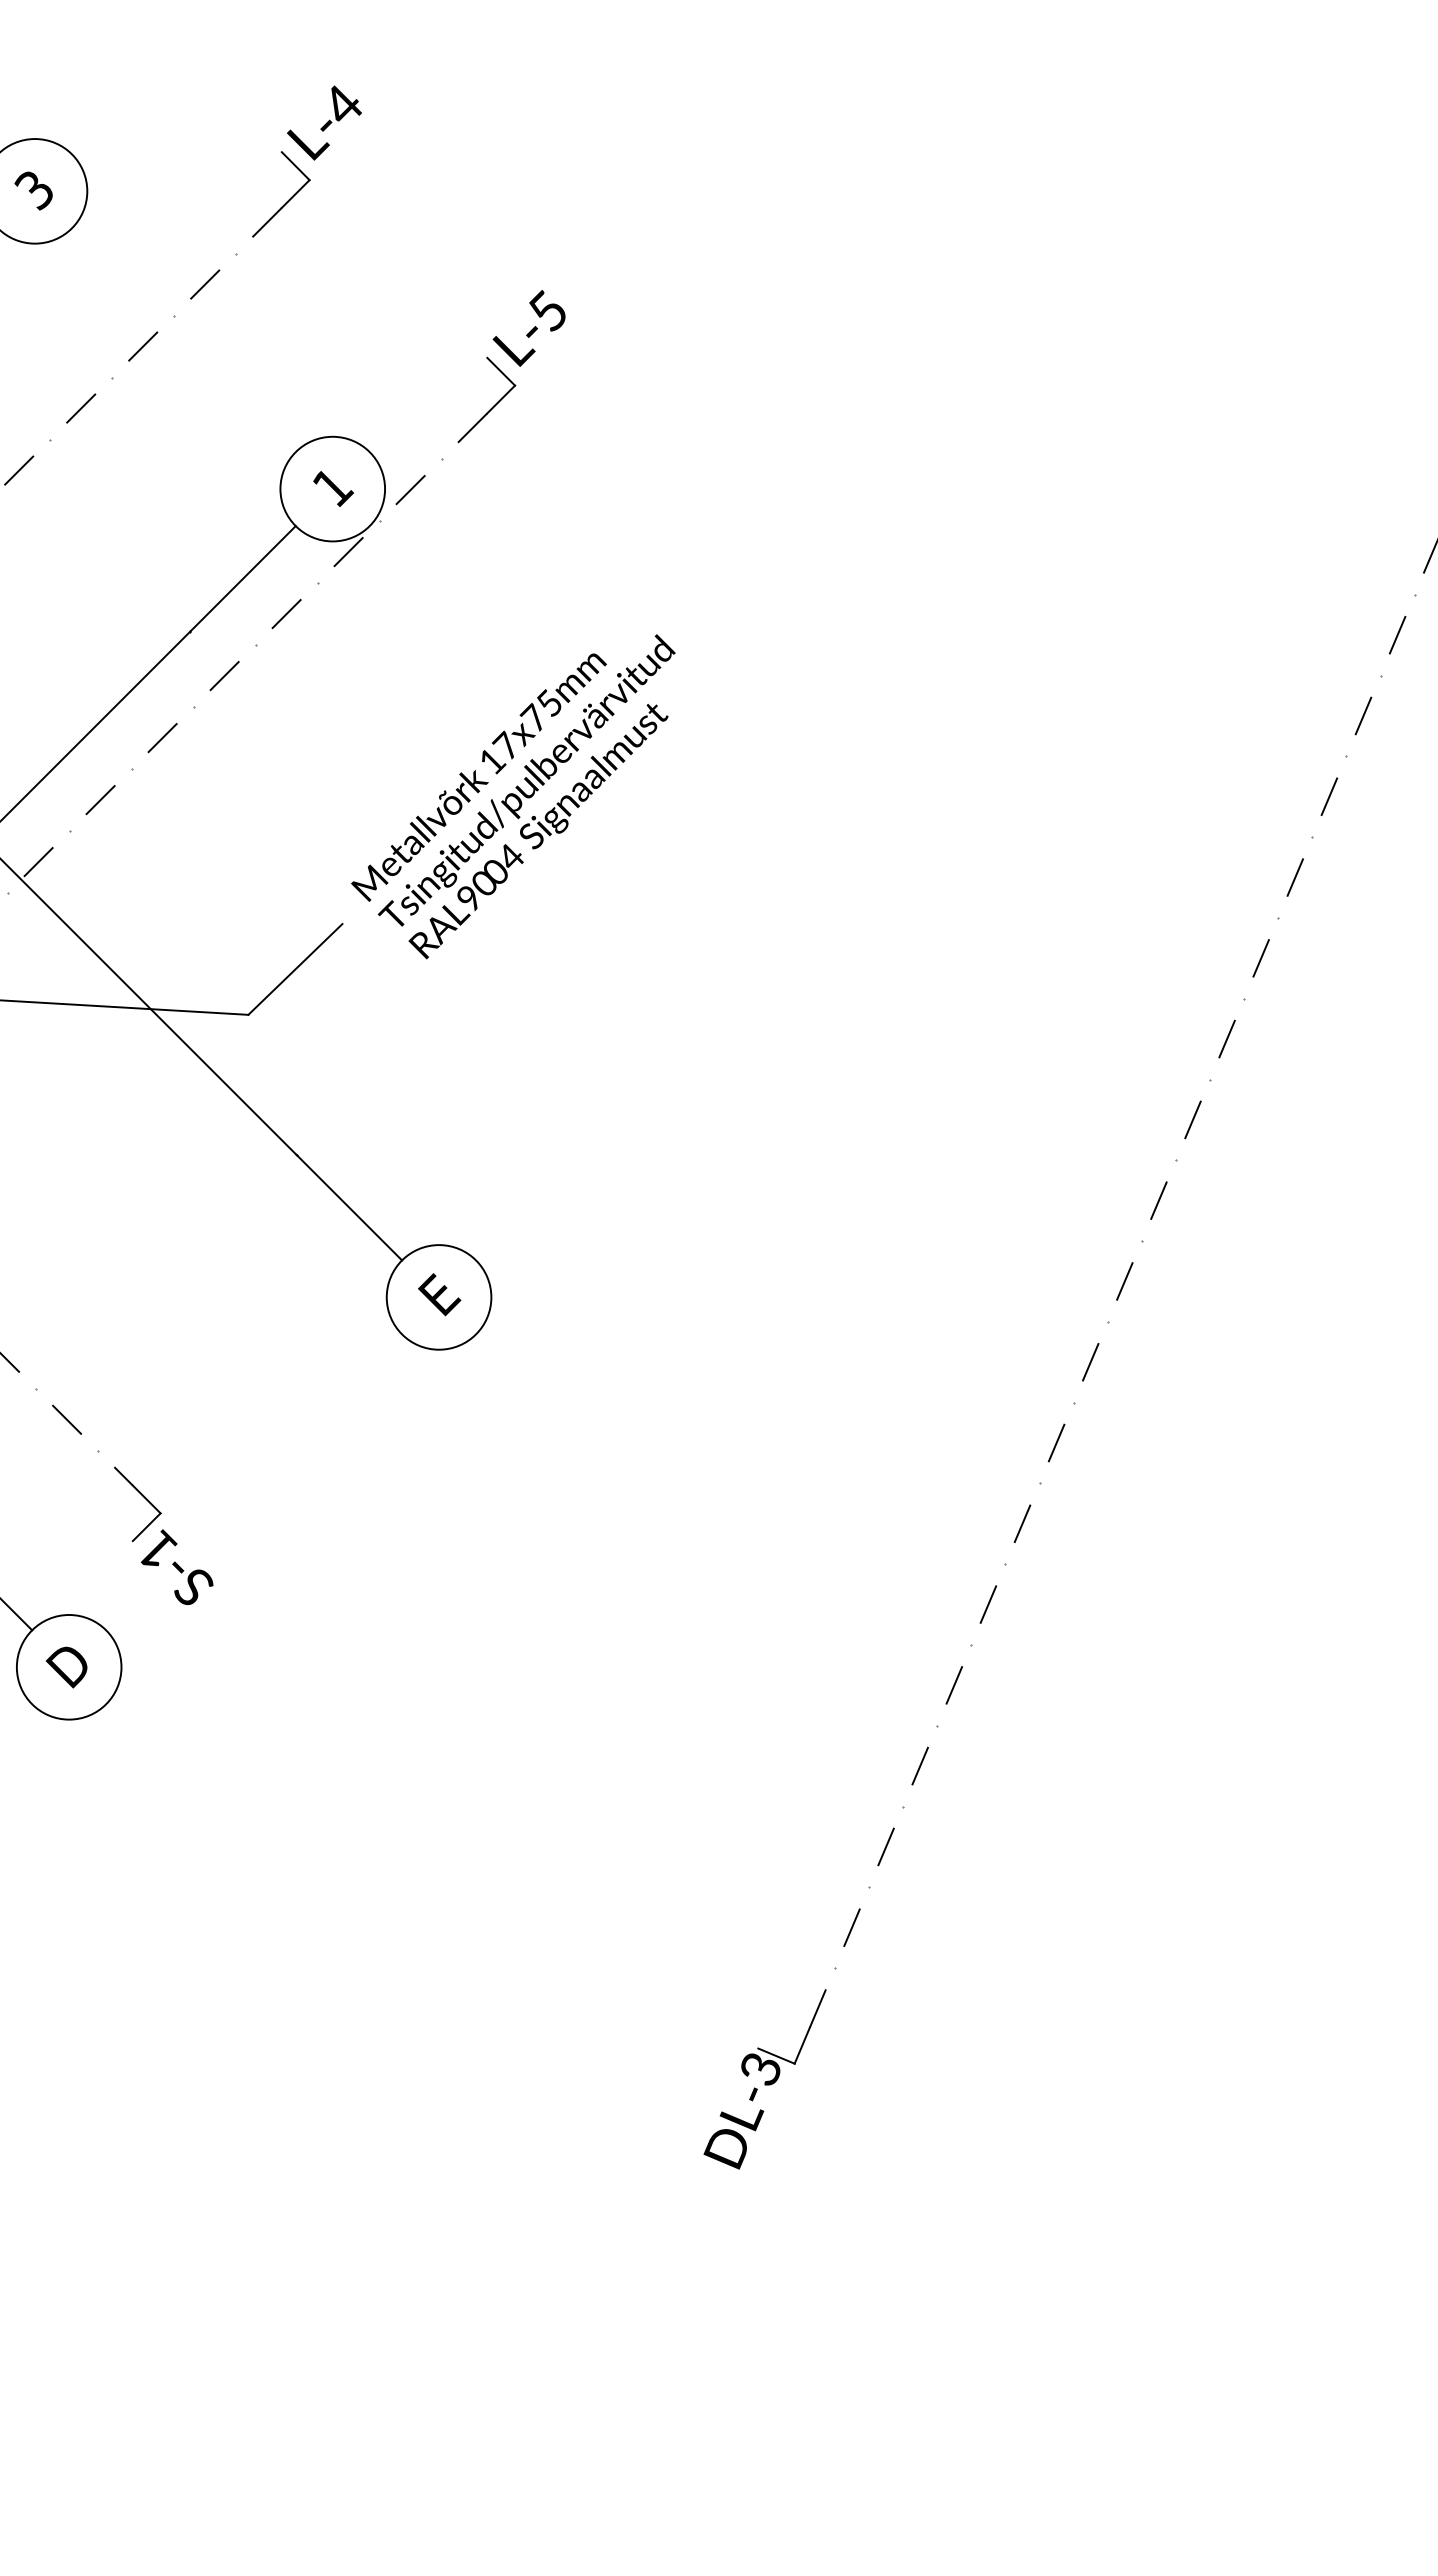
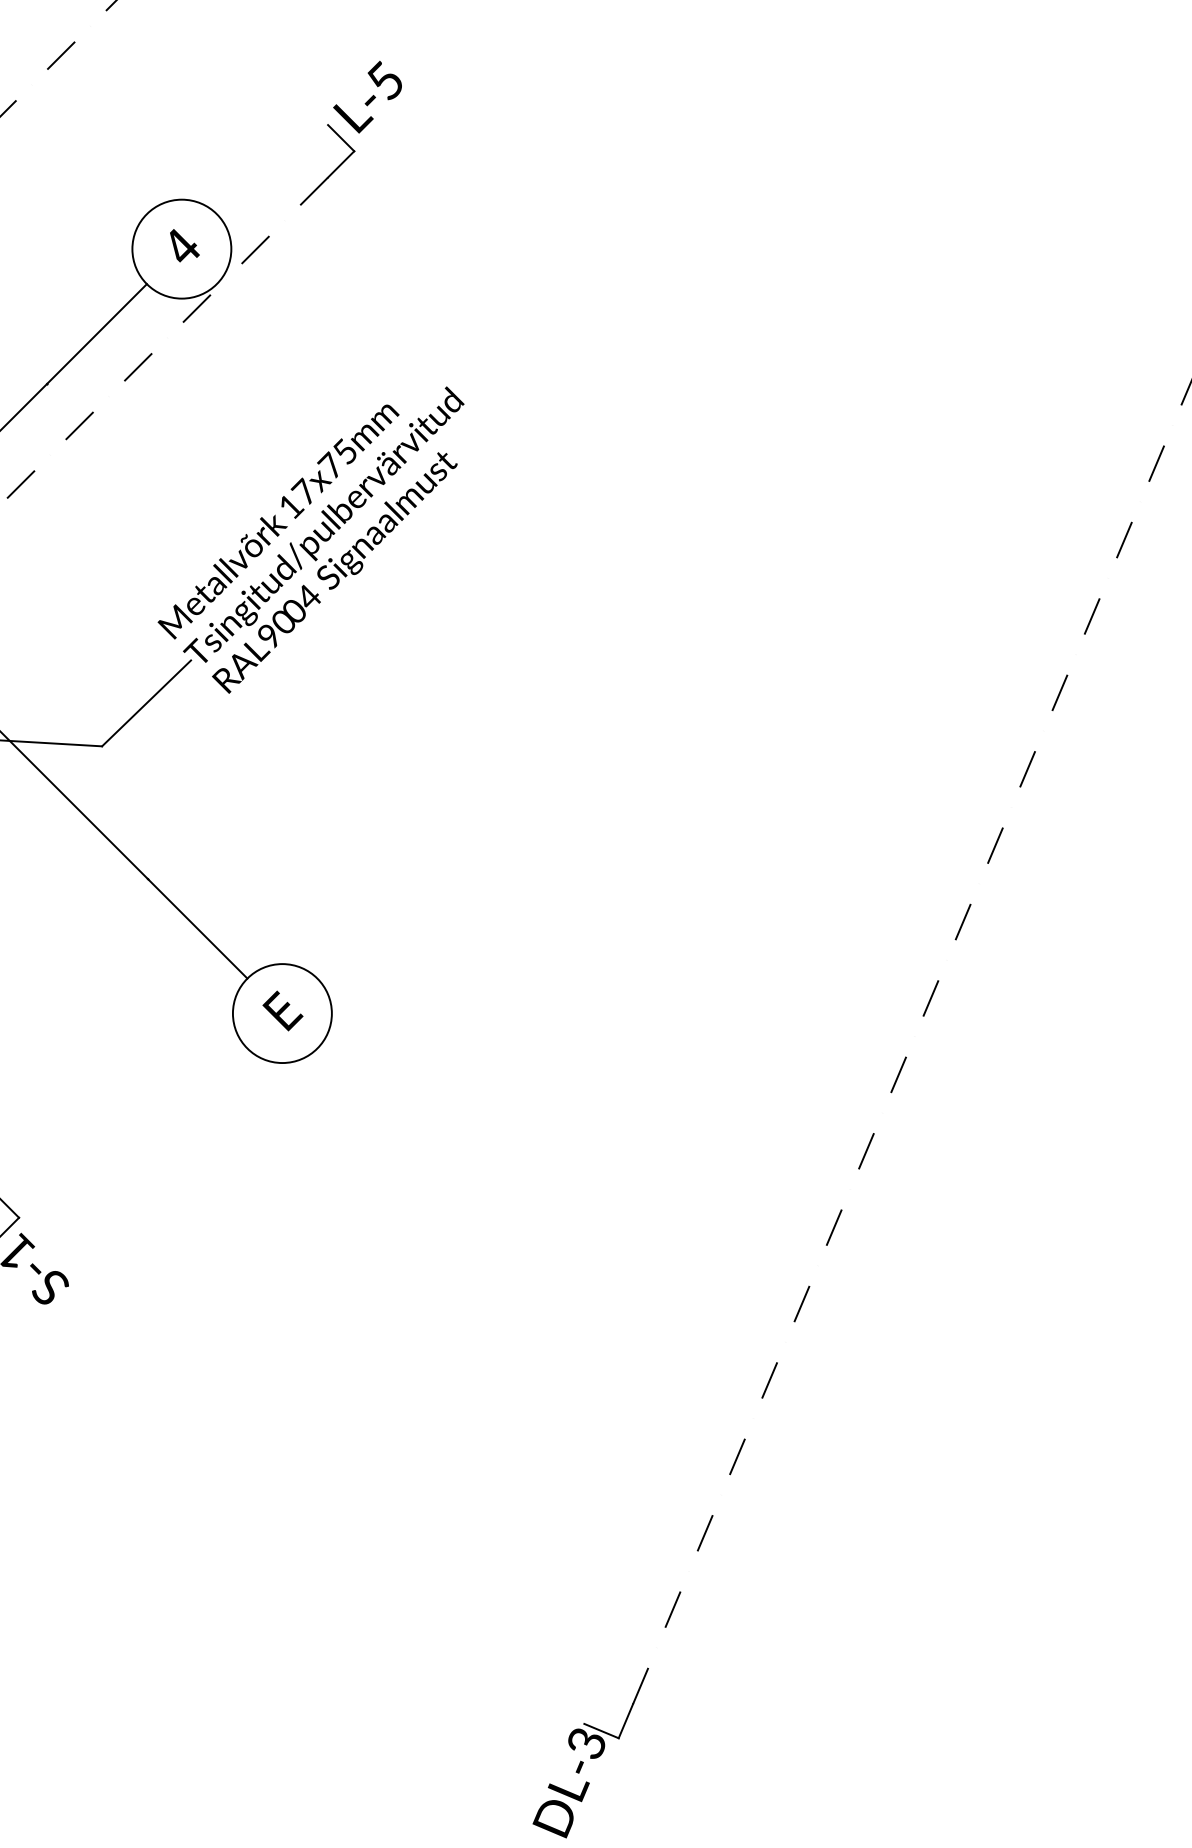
text: (333, 486) -> (182, 246), 1 -> 4
text: (513, 796) -> (311, 539), moved

